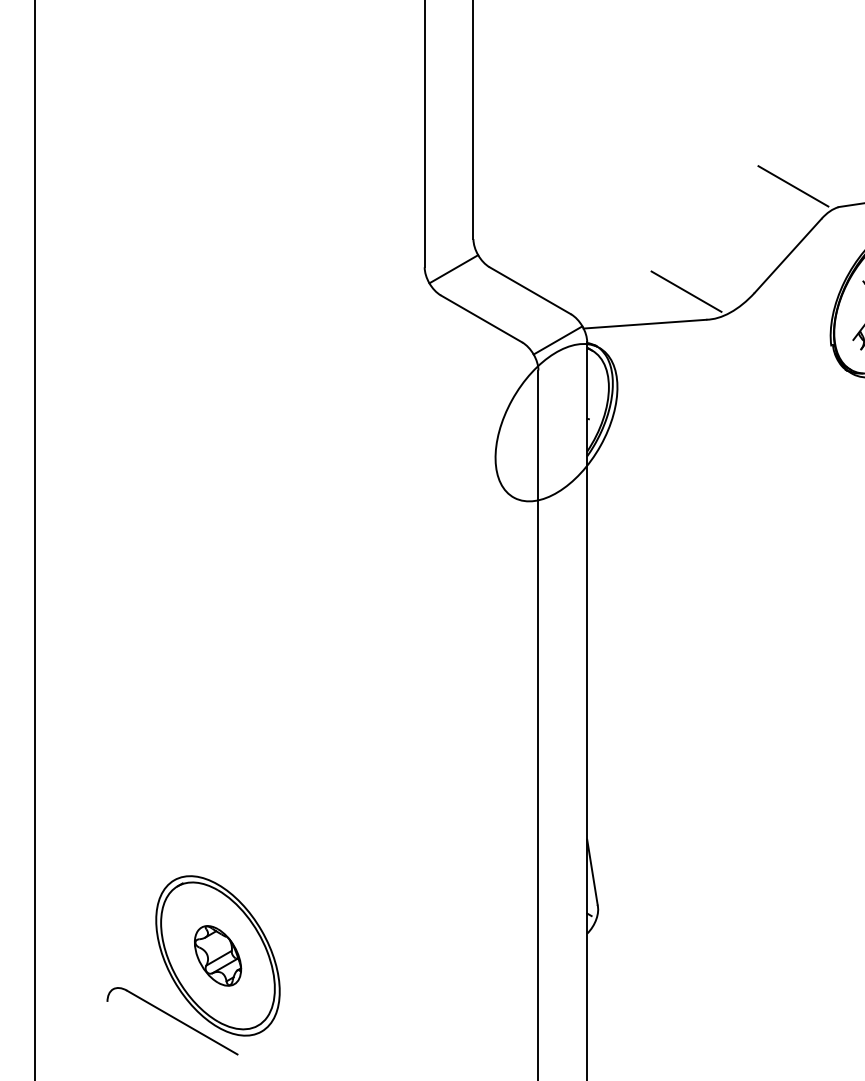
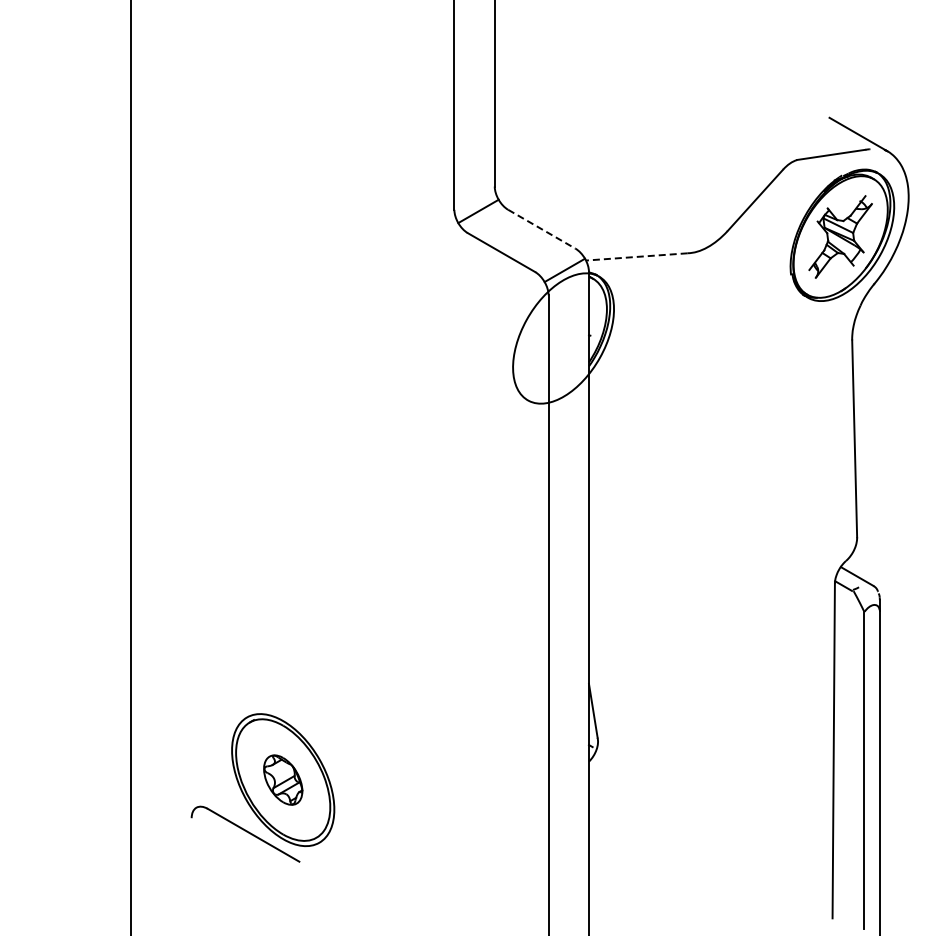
line: (793, 186) -> (759, 142), removed
line: (529, 291) -> (541, 229), solid -> dashed
line: (686, 291) -> (671, 229), removed
line: (644, 323) -> (636, 256), solid -> dashed

